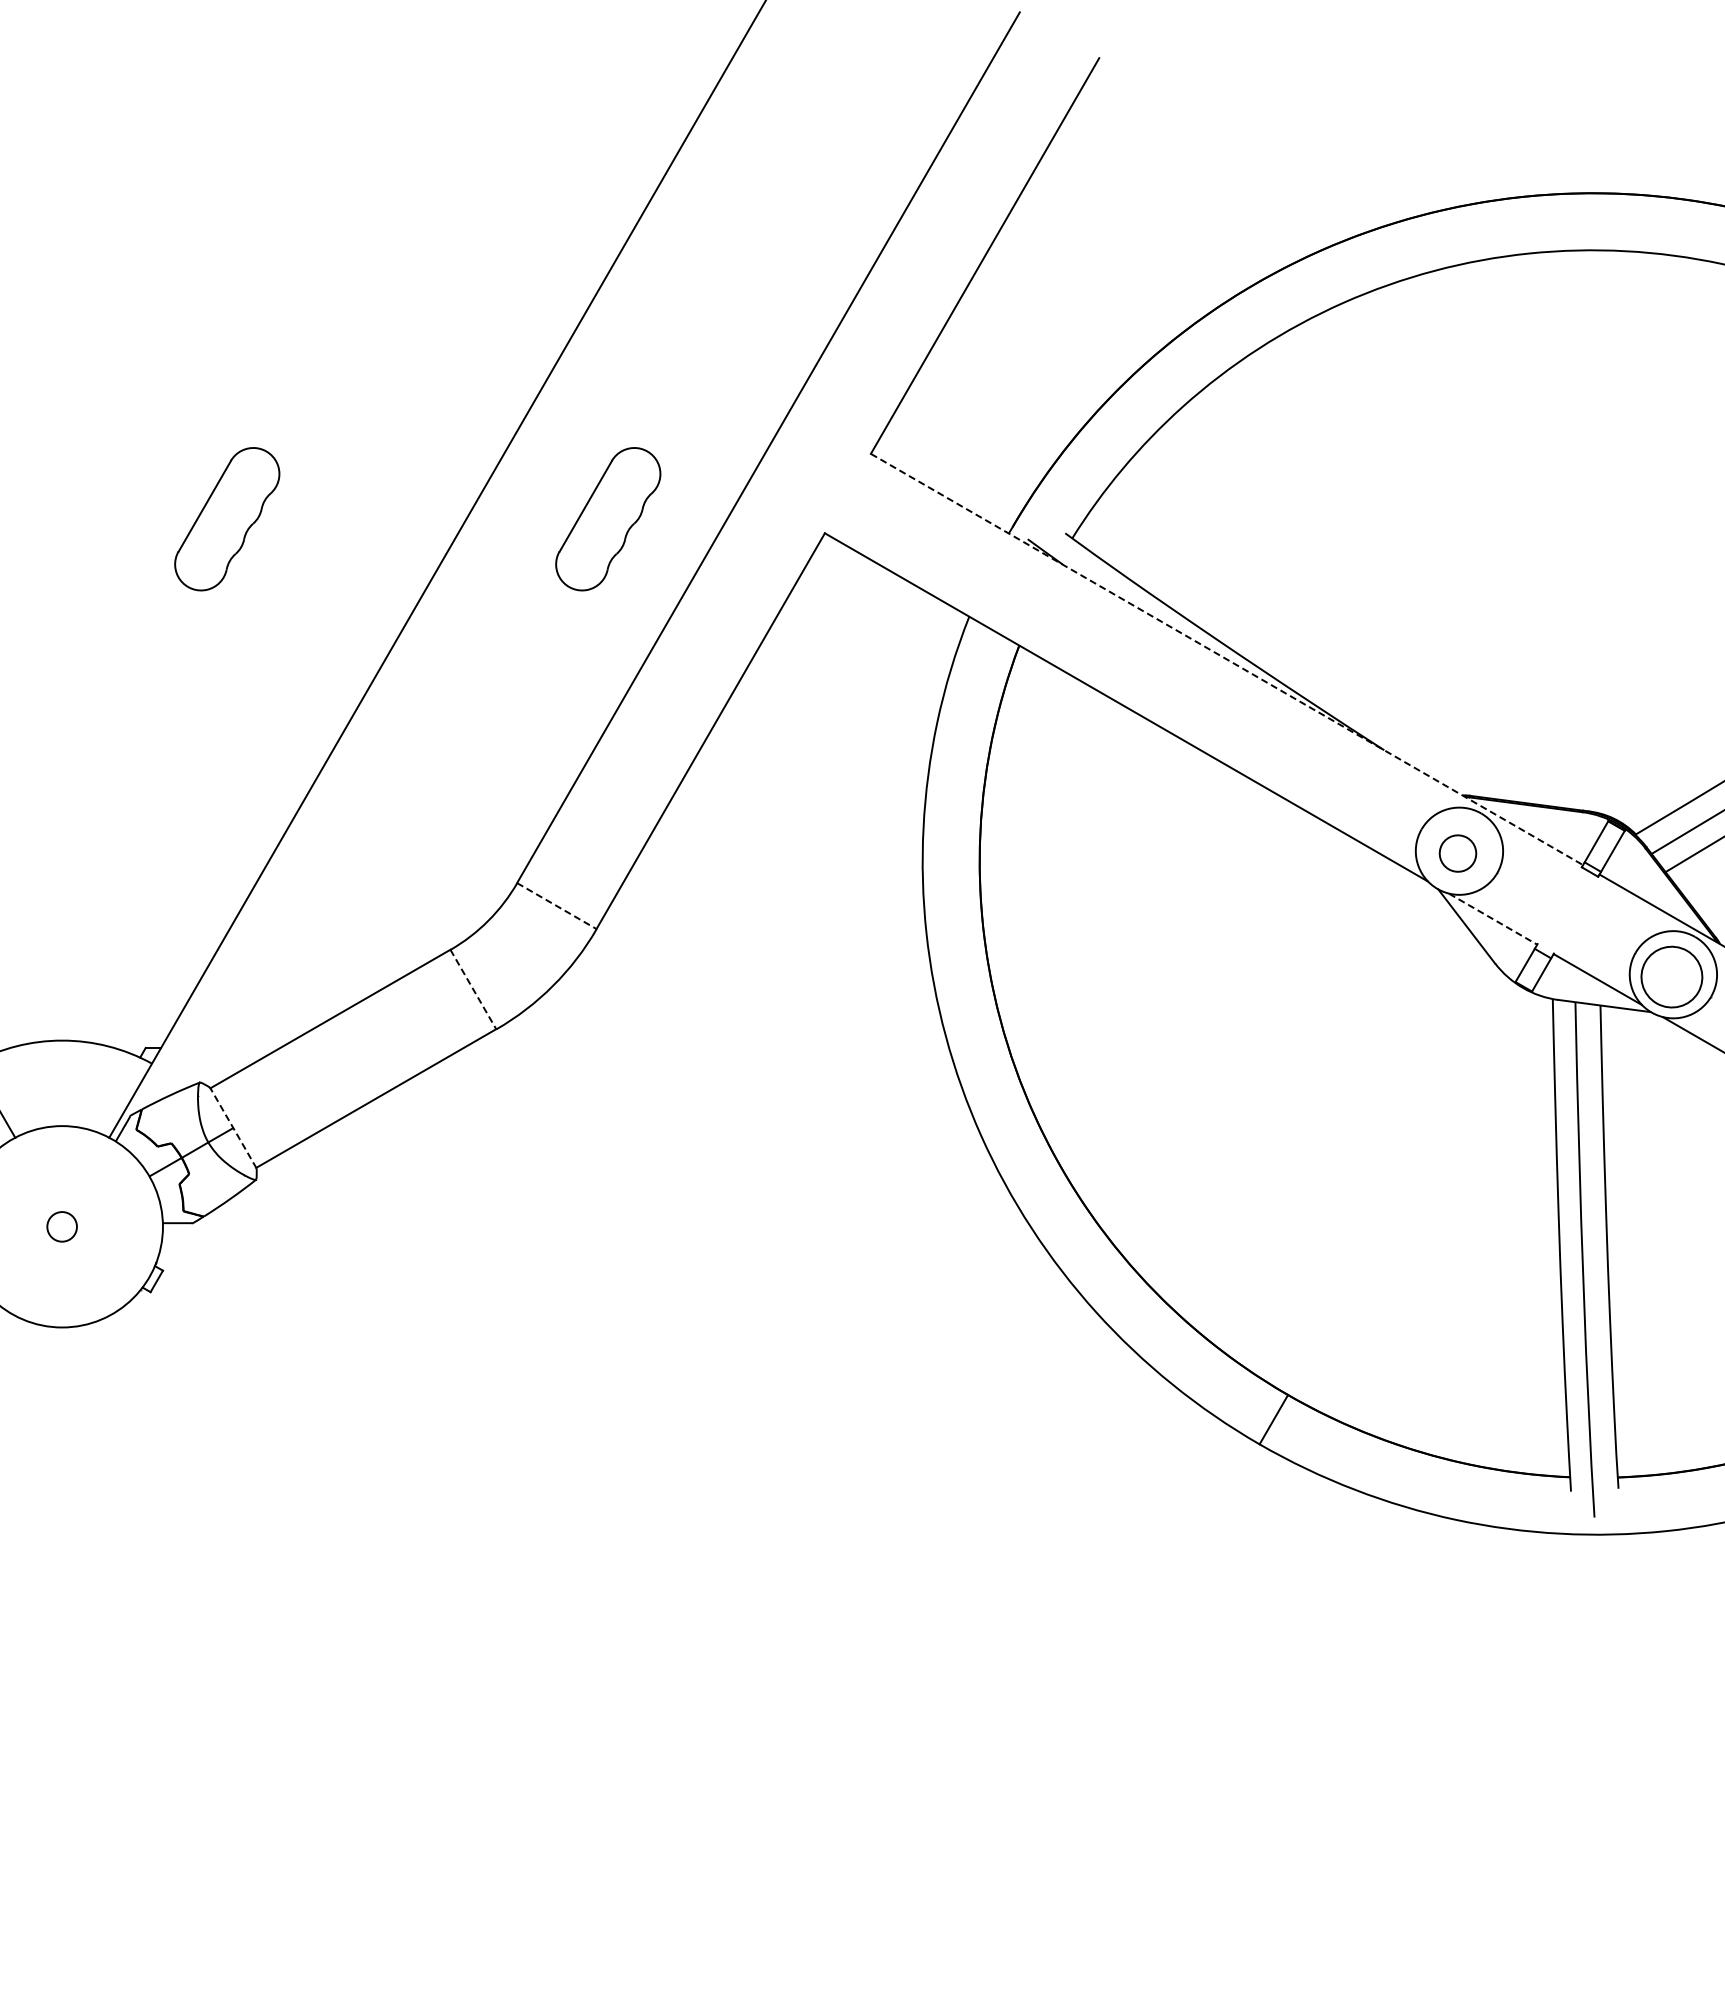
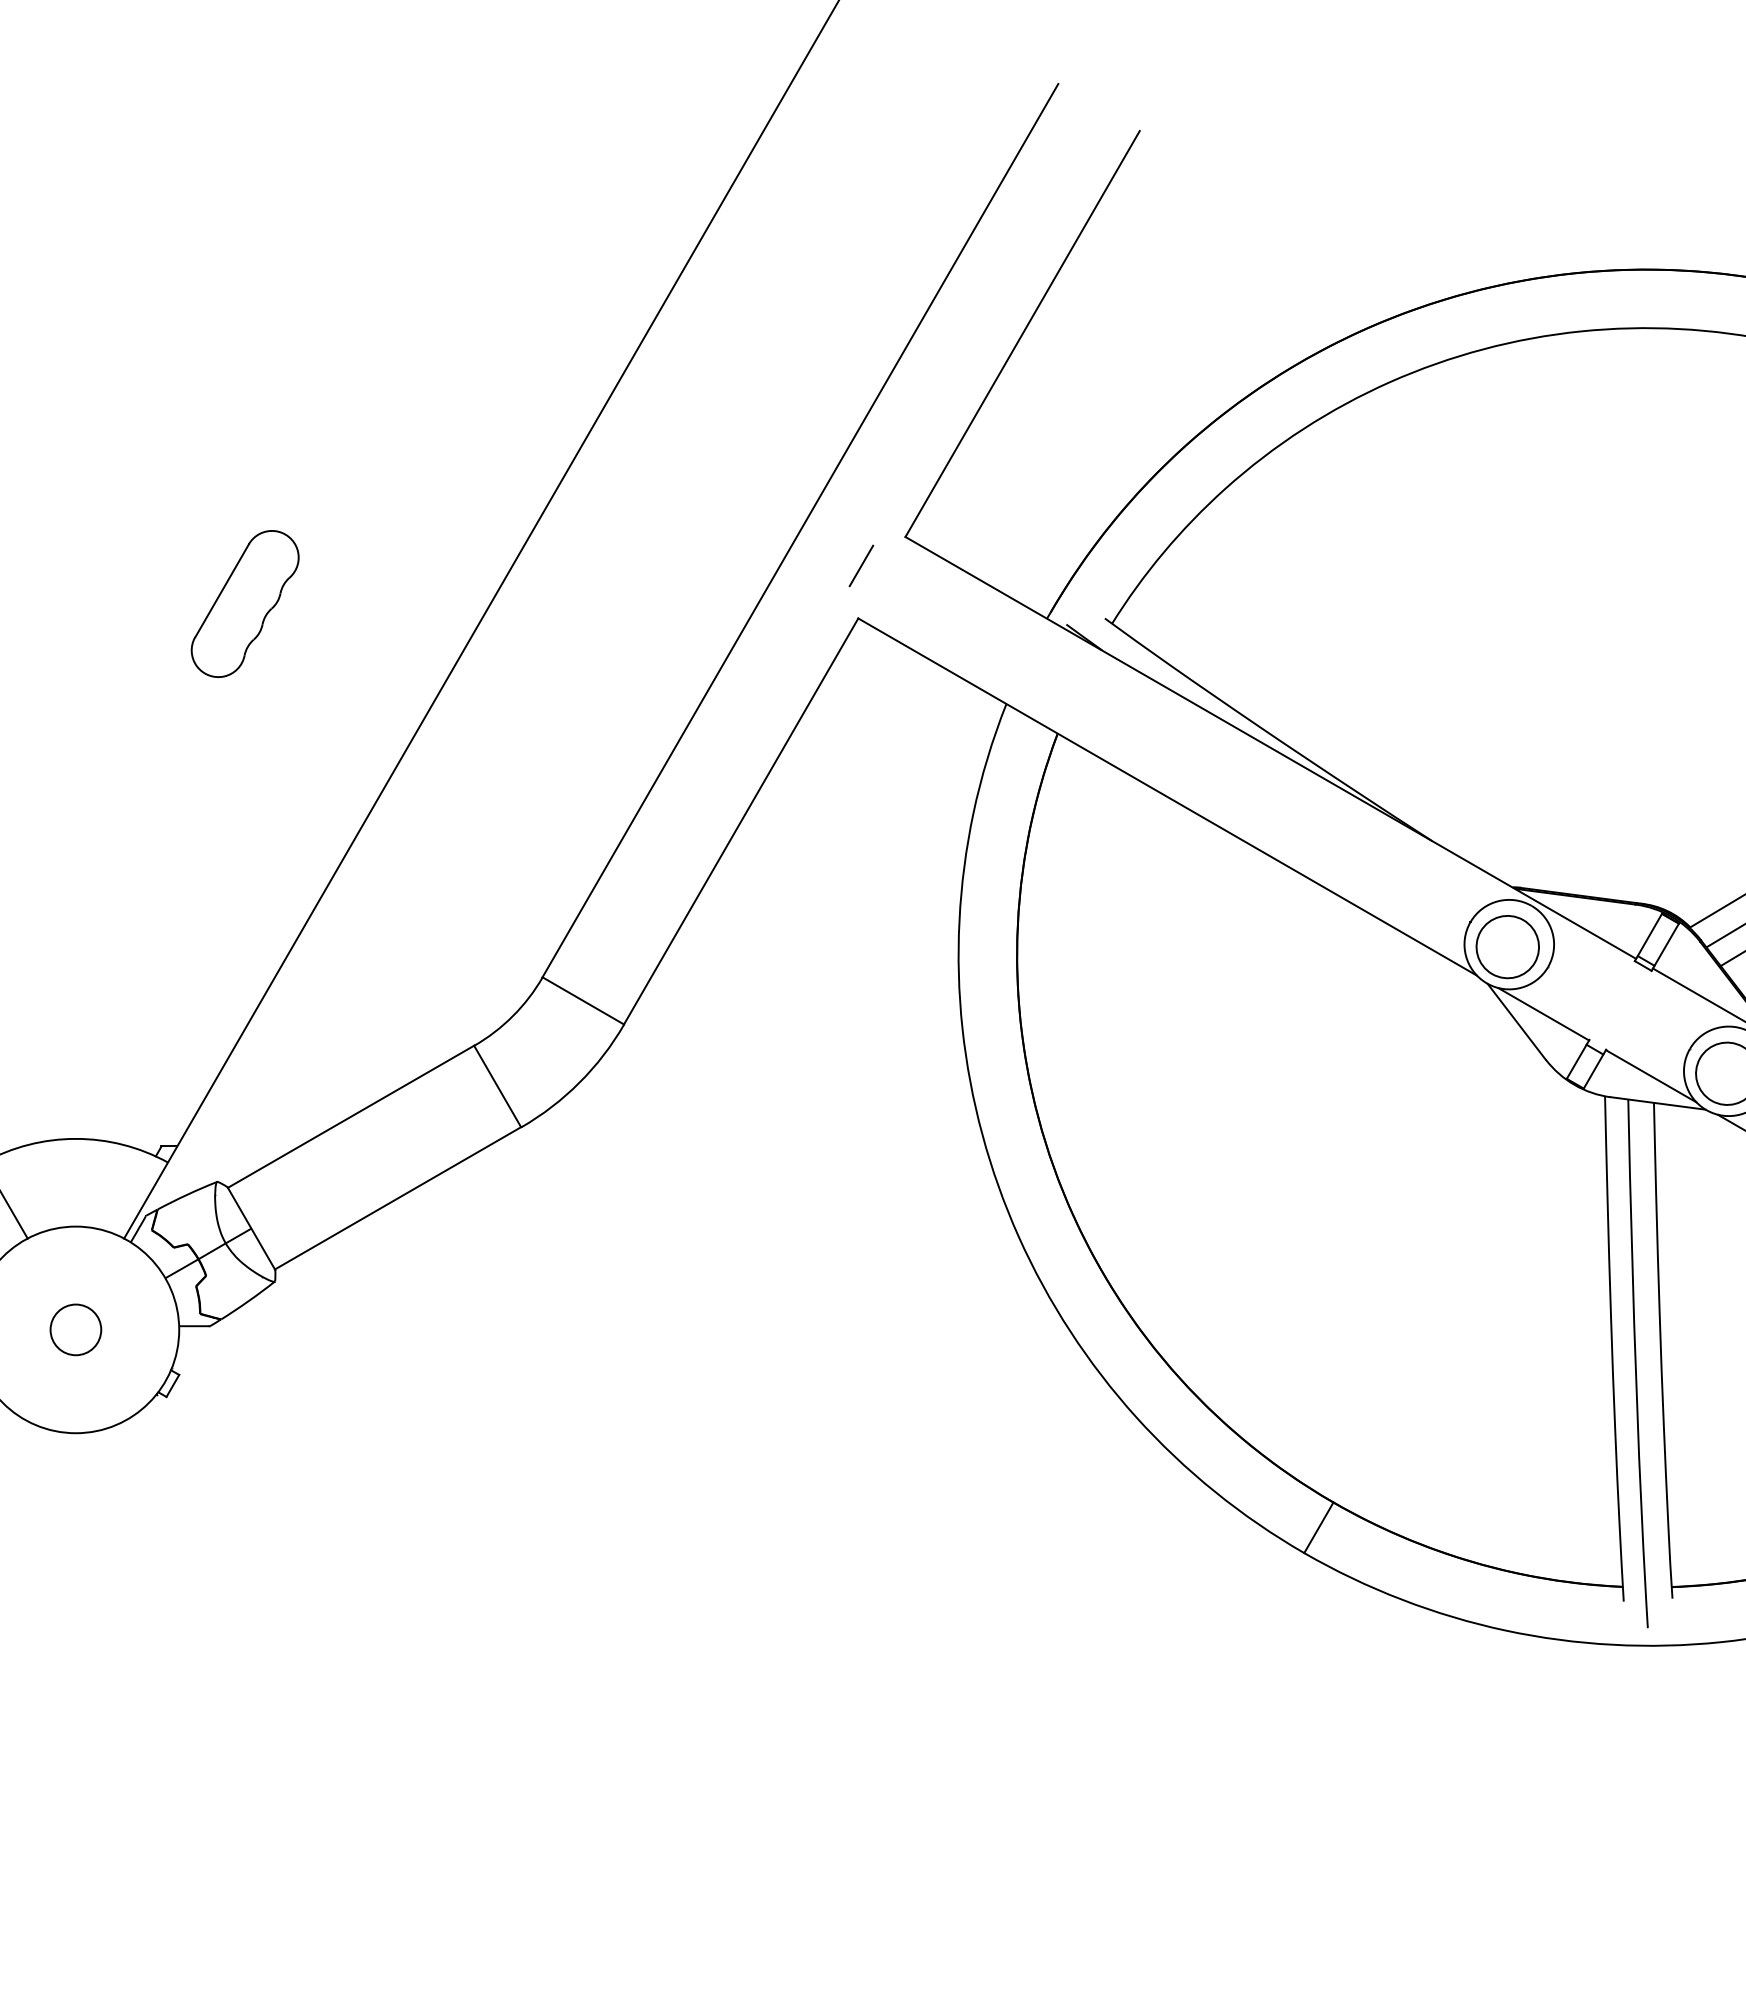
line: (827, 481) -> (860, 565), added
part: (608, 519) -> (636, 604), removed
line: (1227, 659) -> (1271, 747), dashed -> solid
part: (1457, 853) -> (1507, 946), size x1.67
line: (556, 906) -> (582, 1001), dashed -> solid
line: (1493, 919) -> (1544, 1014), dashed -> solid
line: (473, 989) -> (497, 1086), dashed -> solid
line: (233, 1128) -> (251, 1229), dashed -> solid
circle: (61, 1226) -> (75, 1329), size x1.67

